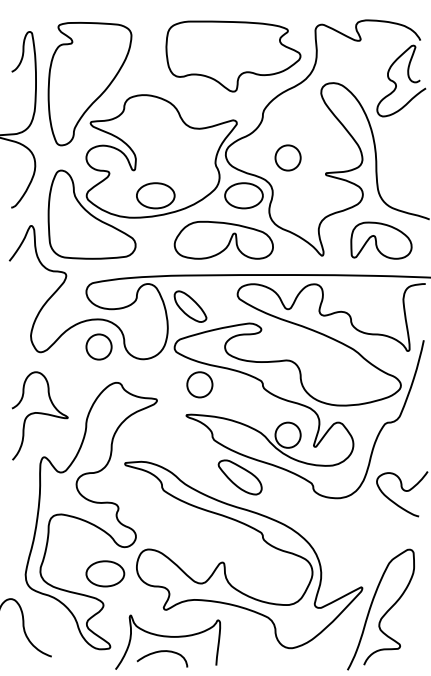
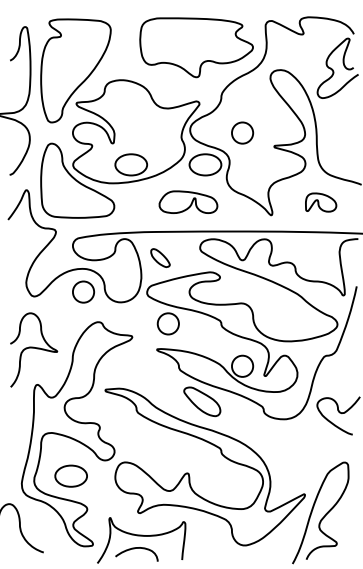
part: (223, 239) -> (188, 201), size x0.7
part: (381, 240) -> (321, 202), size x0.6
part: (190, 306) -> (160, 258), size x0.7
part: (105, 573) -> (71, 475), moved

